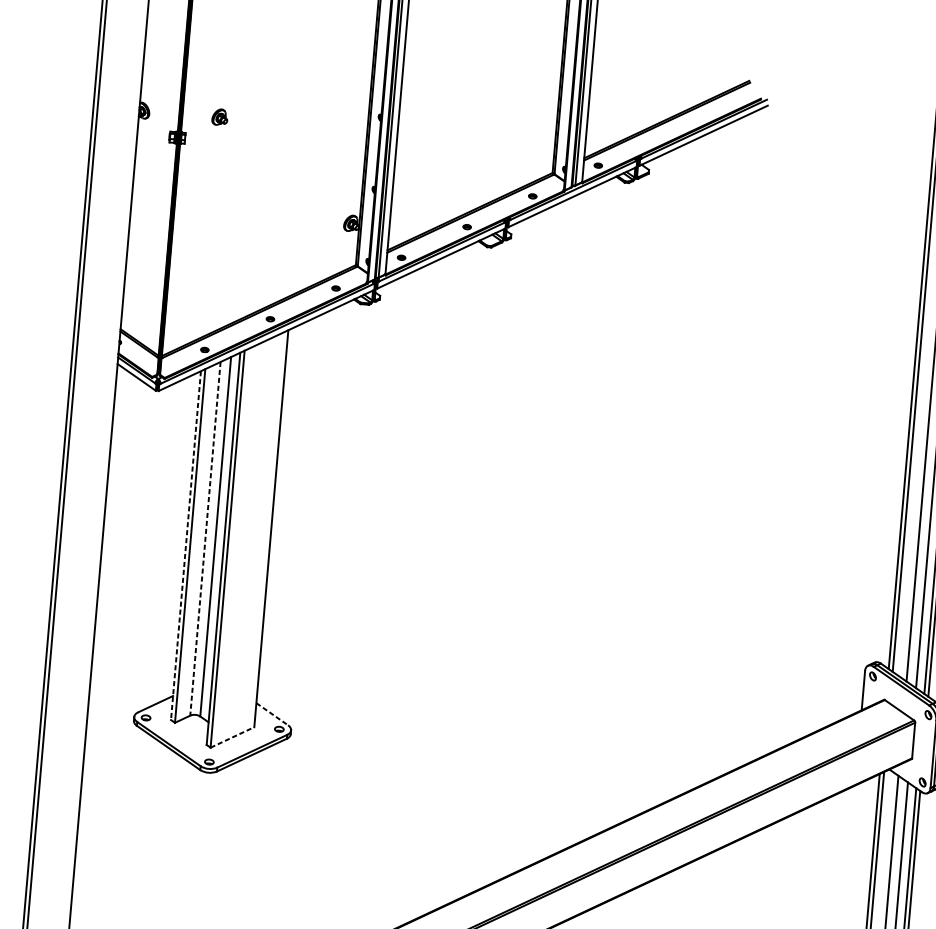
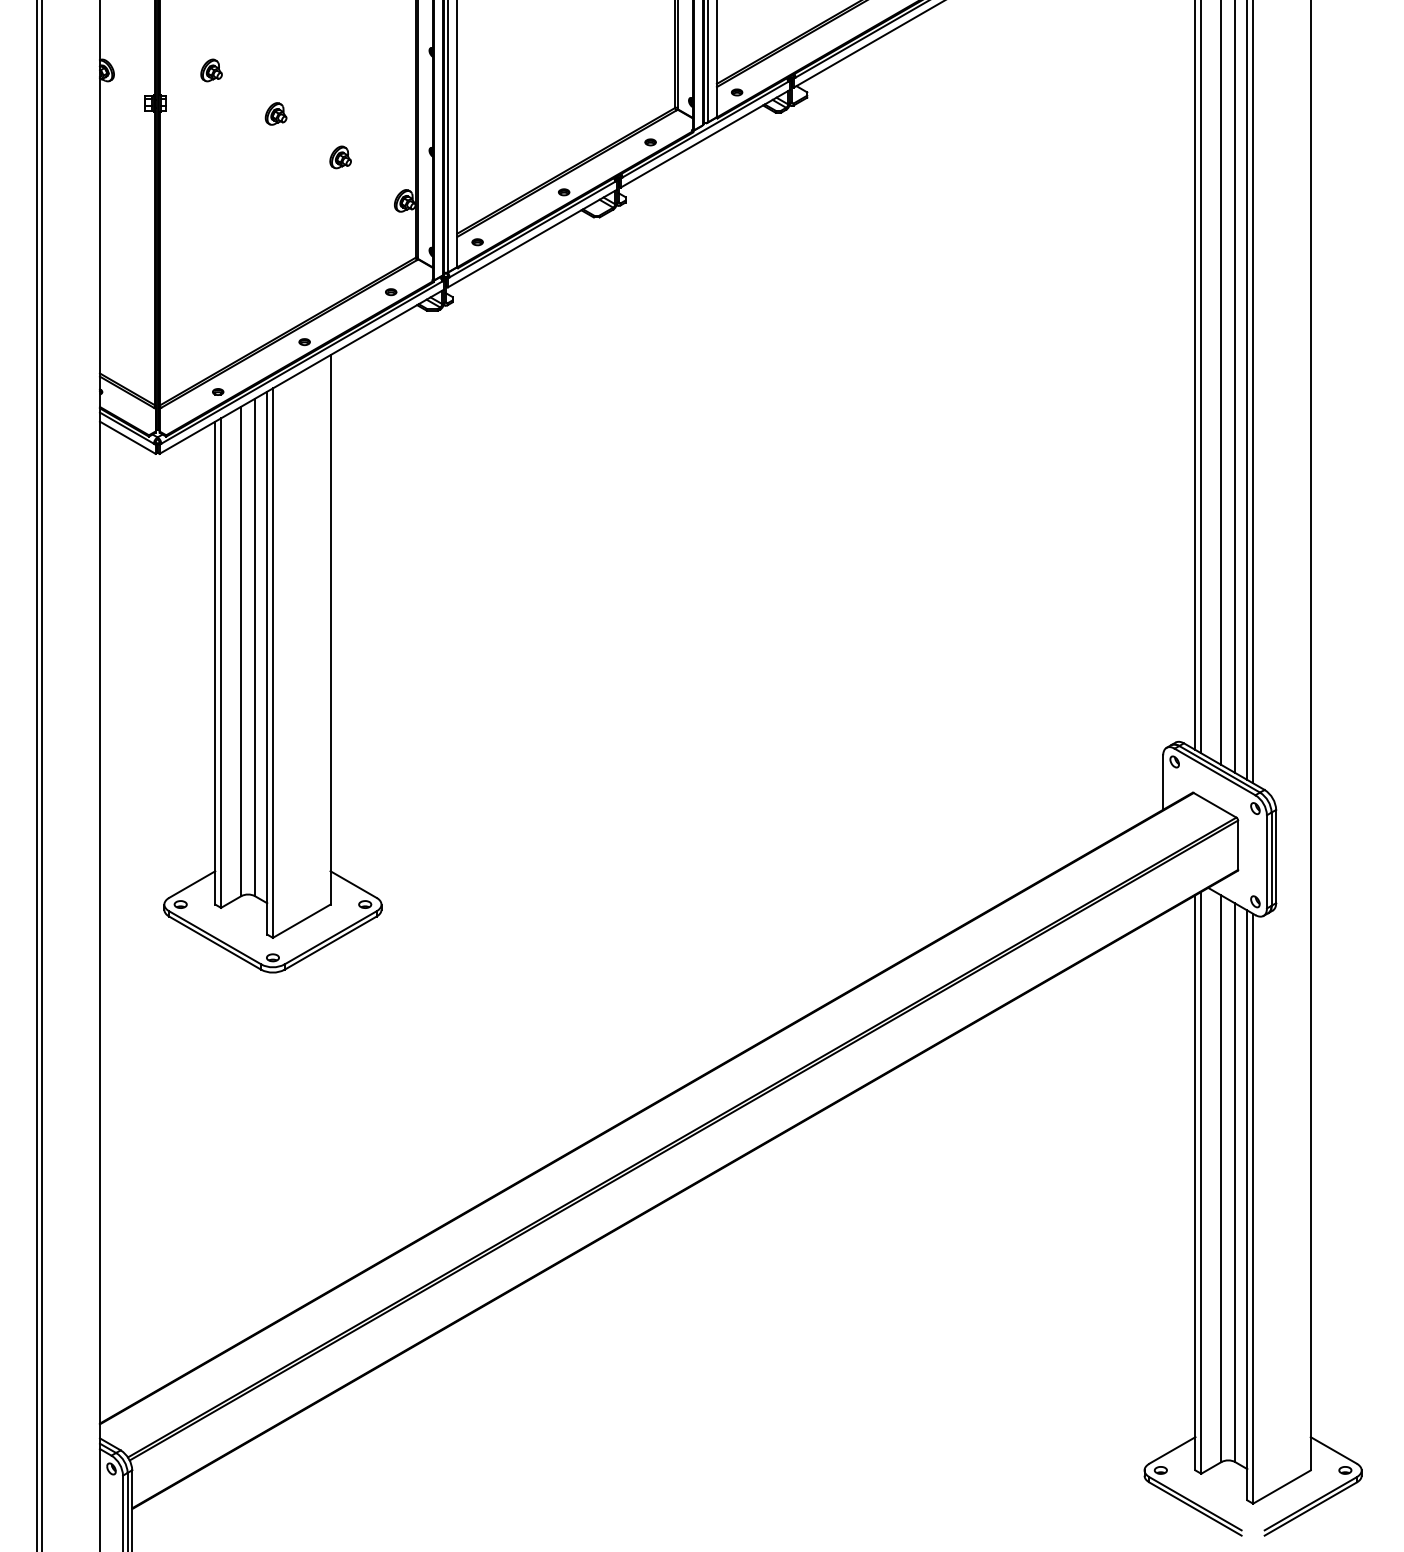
part: (263, 152) -> (275, 113), added
part: (307, 188) -> (340, 157), added
line: (205, 538) -> (241, 651), dashed -> solid
line: (186, 545) -> (215, 663), dashed -> solid
line: (272, 714) -> (353, 884), dashed -> solid
line: (233, 736) -> (302, 920), dashed -> solid

